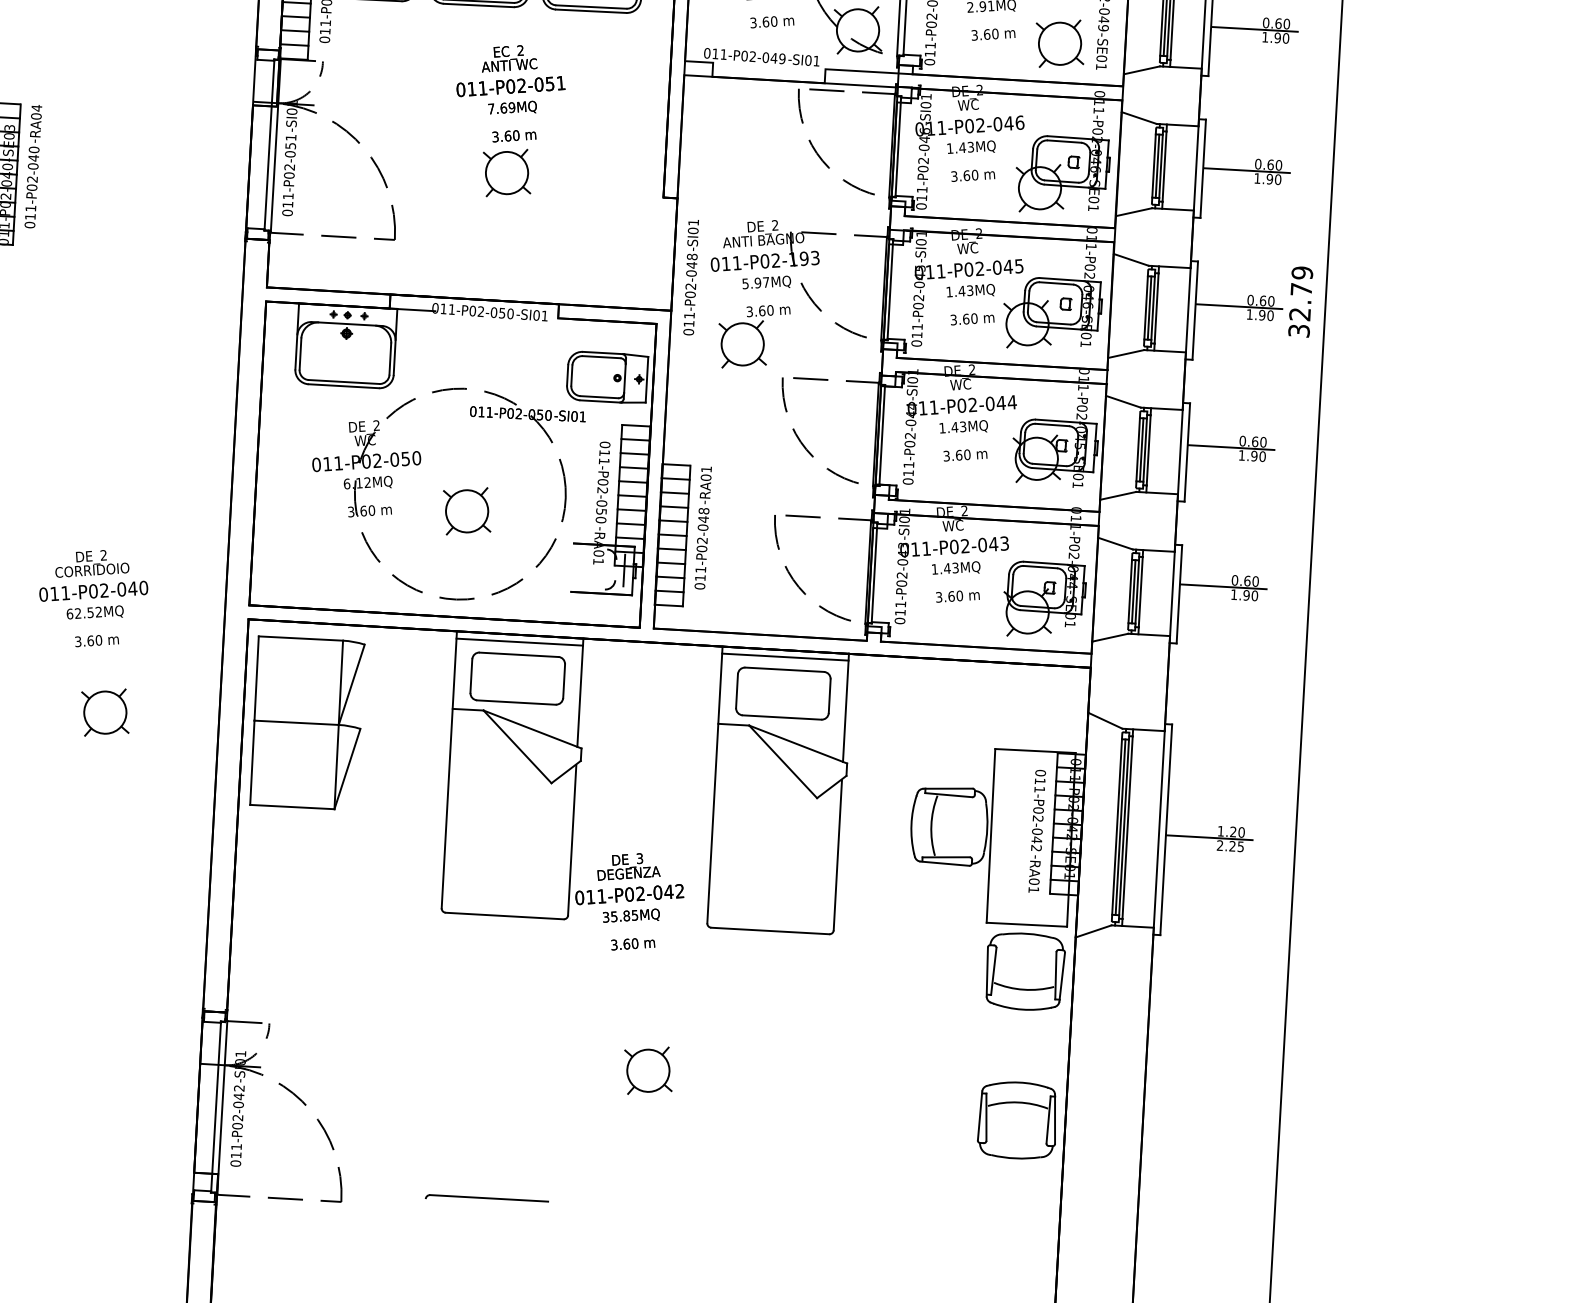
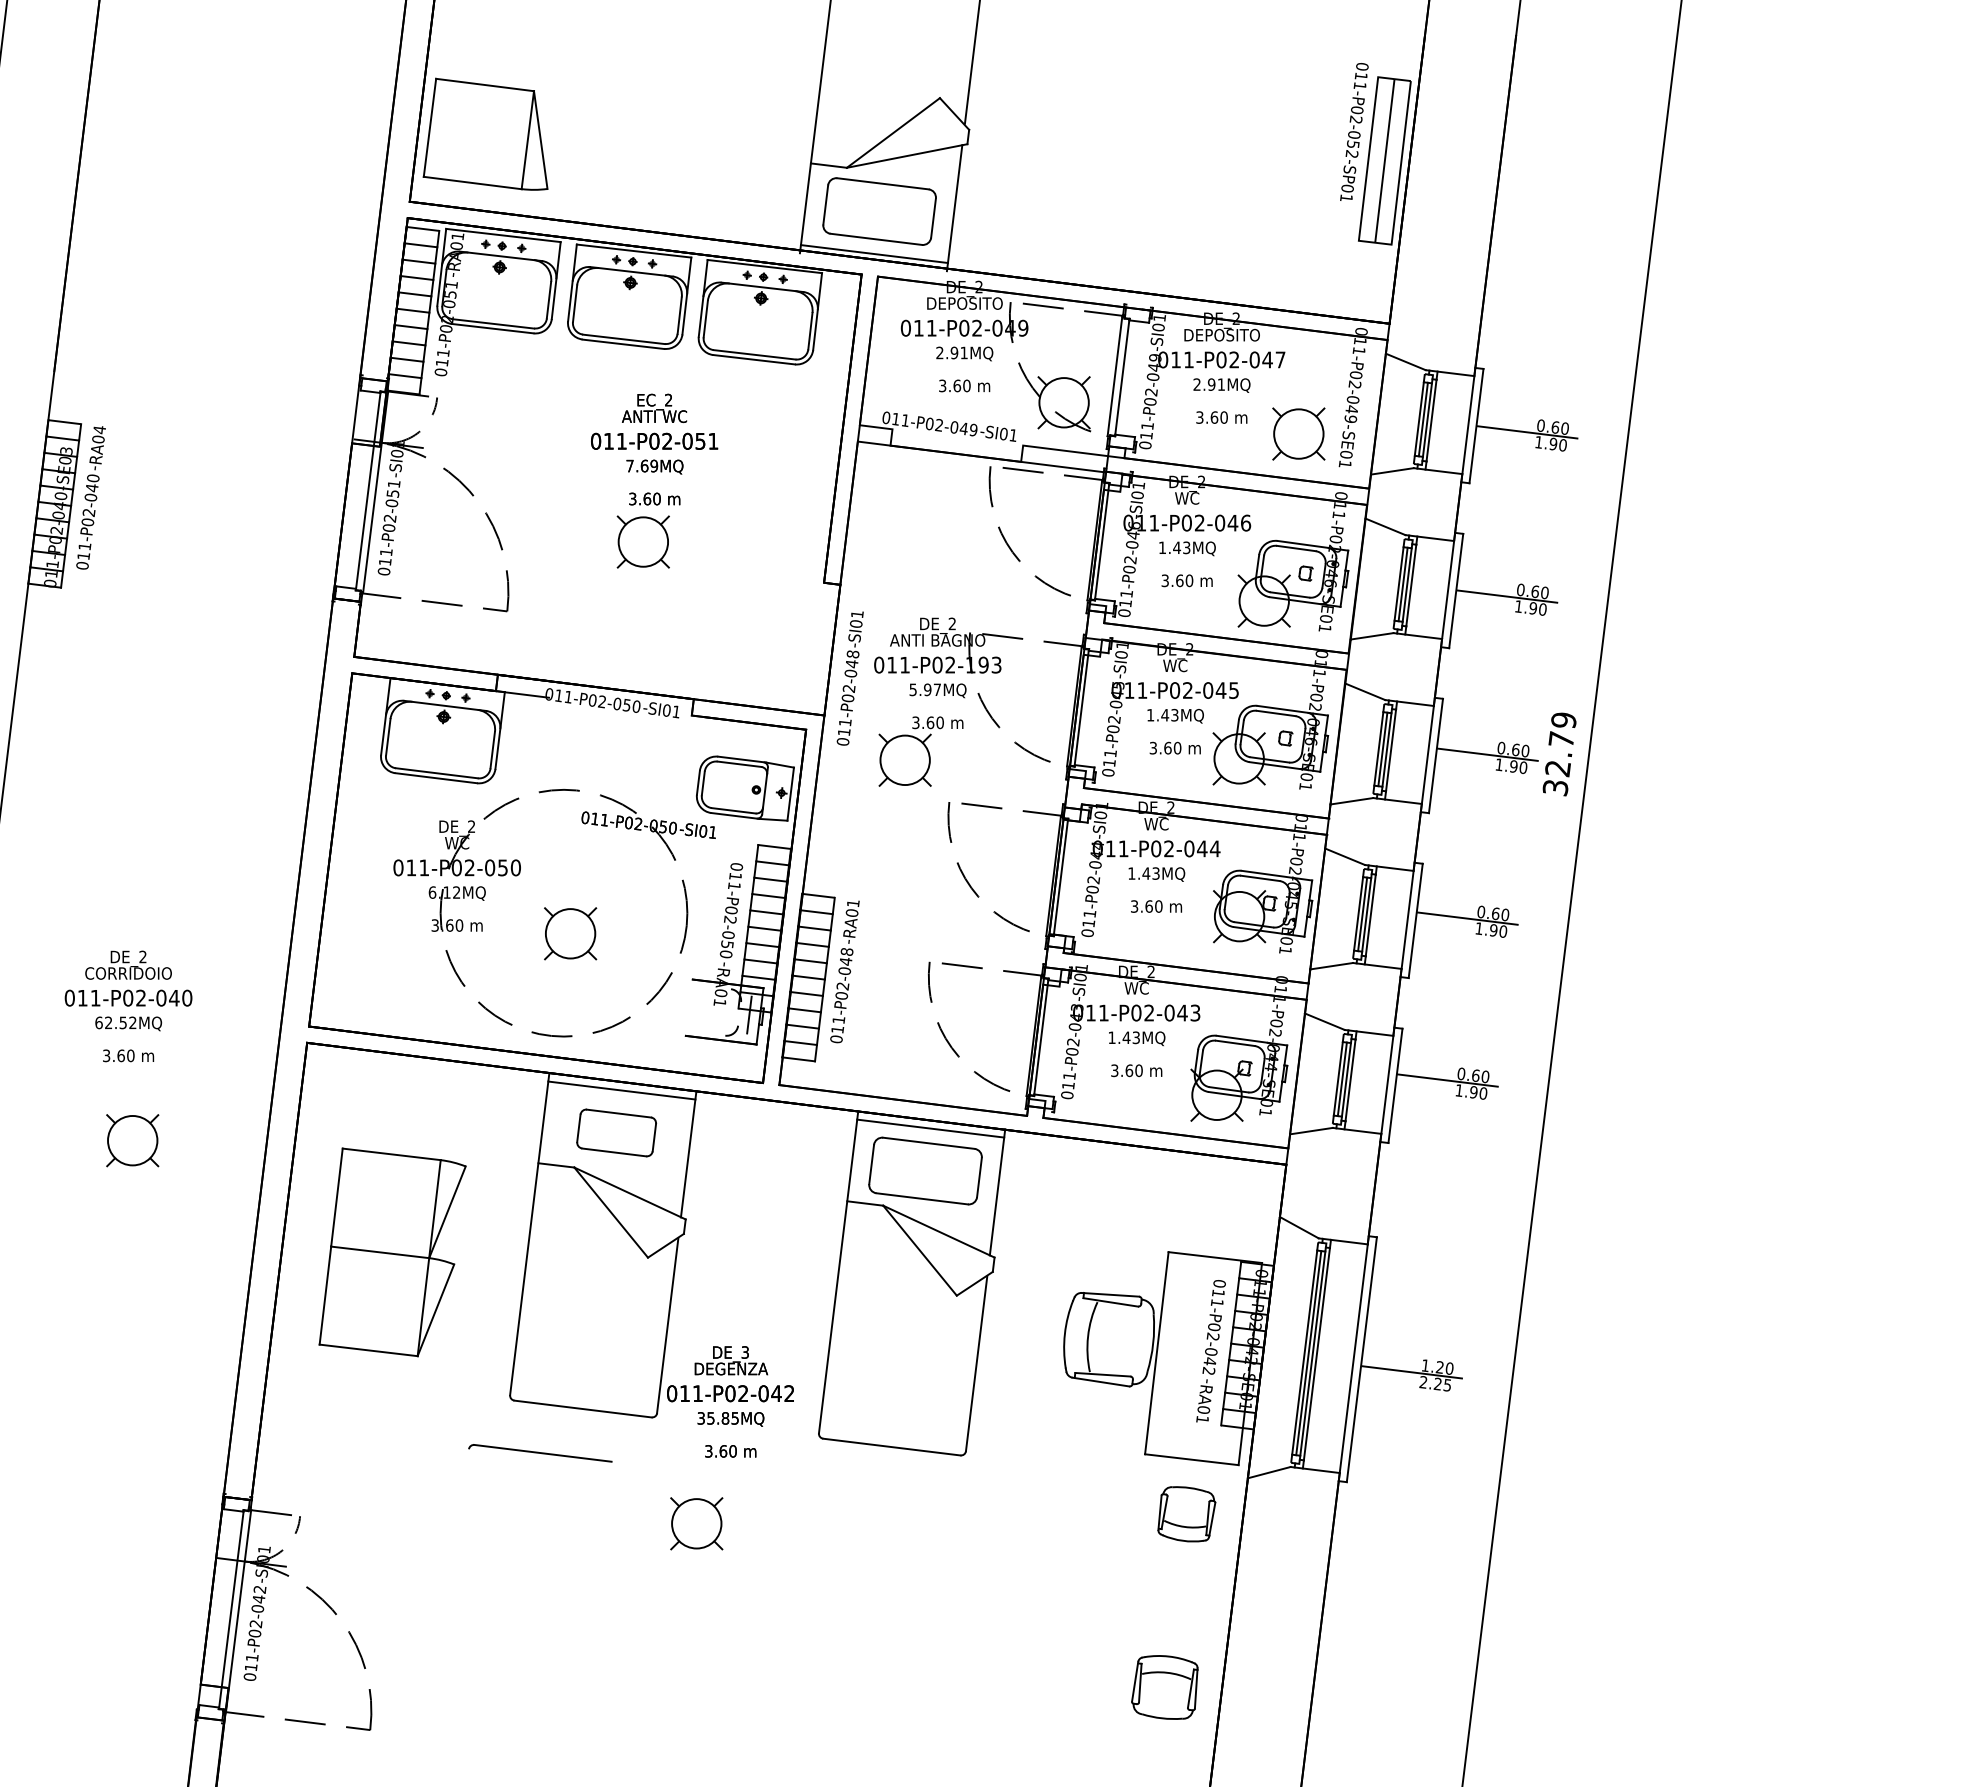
part: (517, 678) -> (616, 1132), size x0.7
part: (307, 722) -> (392, 1252), moved
part: (1025, 971) -> (1186, 1514), size x0.6
part: (648, 1070) -> (696, 1523), moved
part: (1016, 1120) -> (1164, 1687), size x0.7
part: (487, 1198) -> (540, 1453), moved

